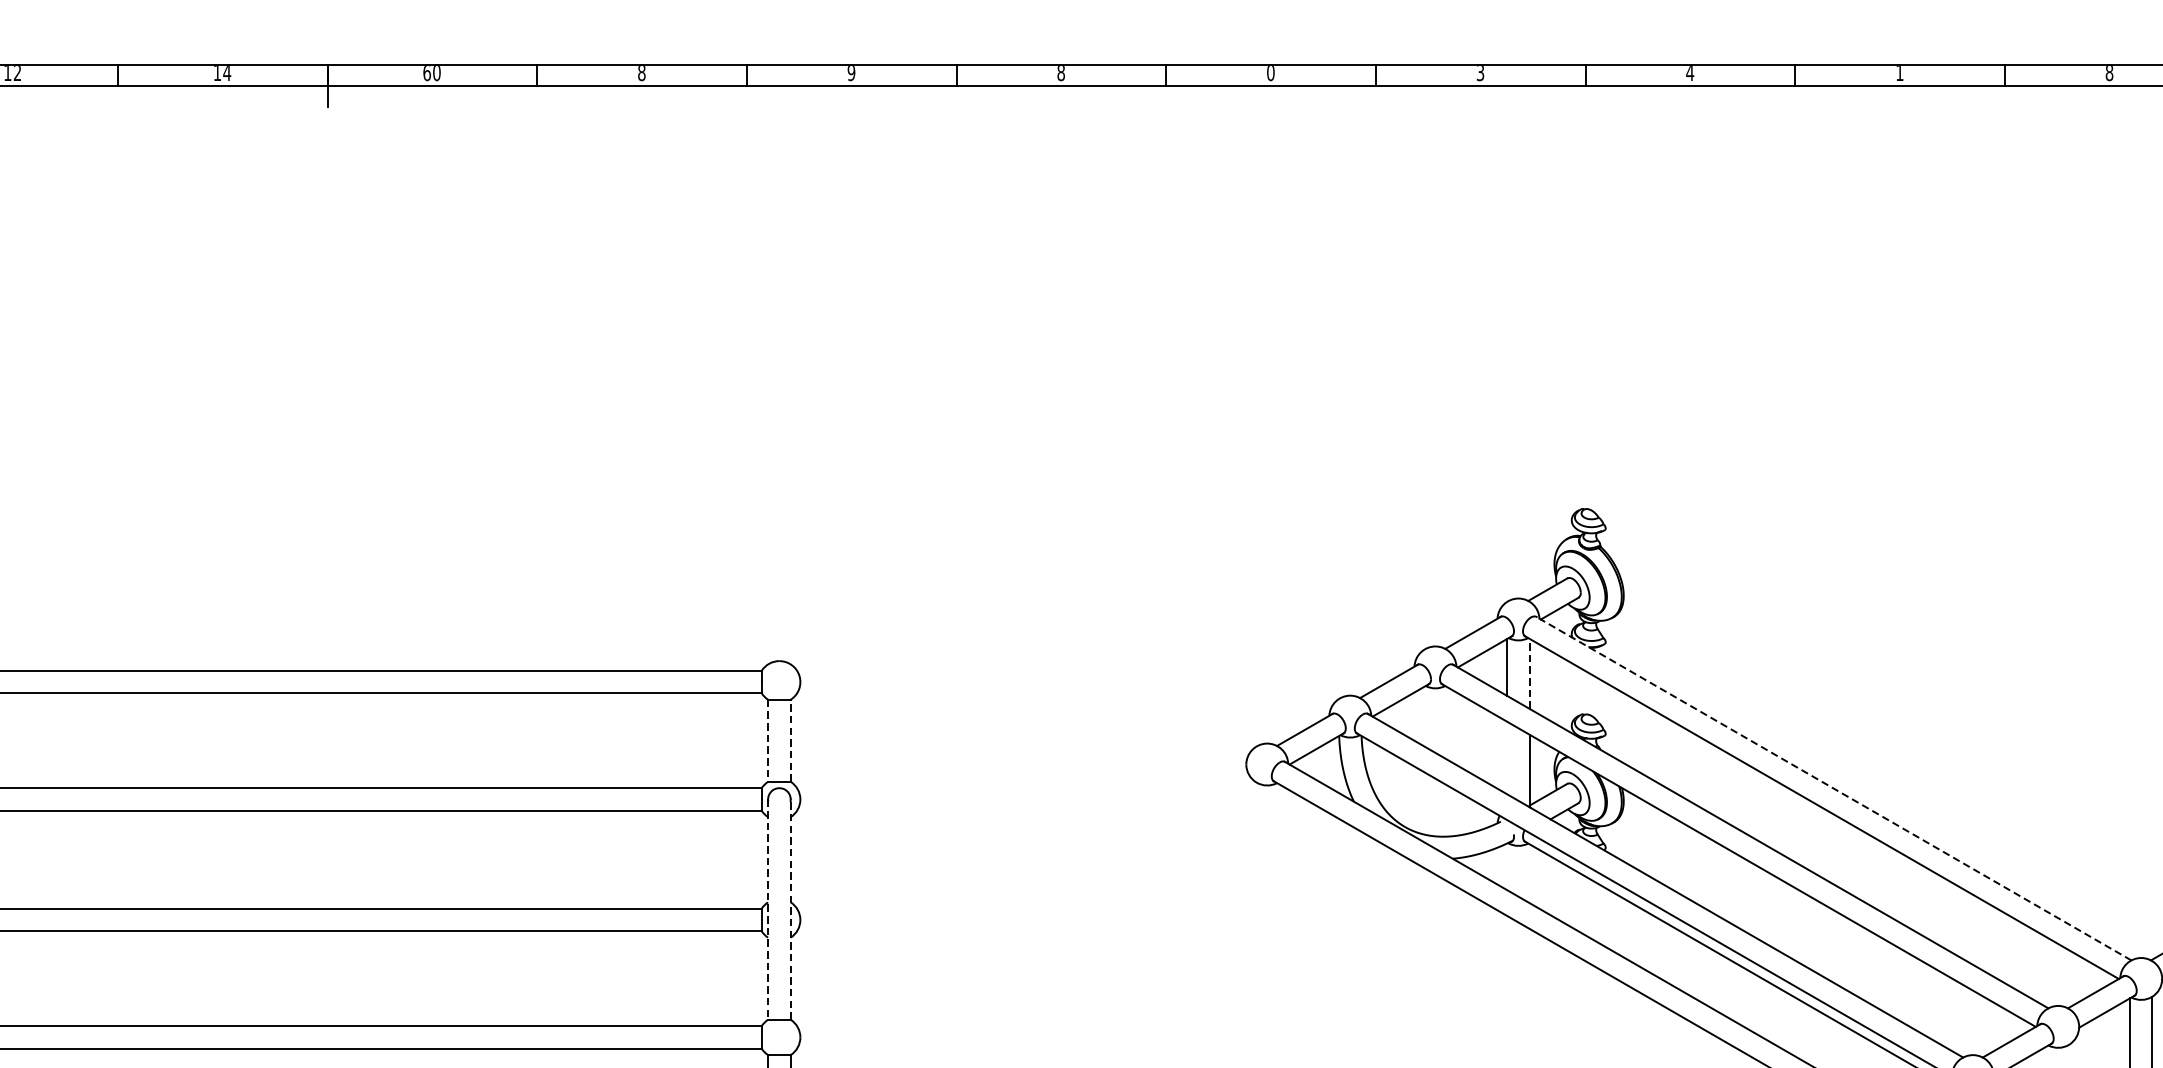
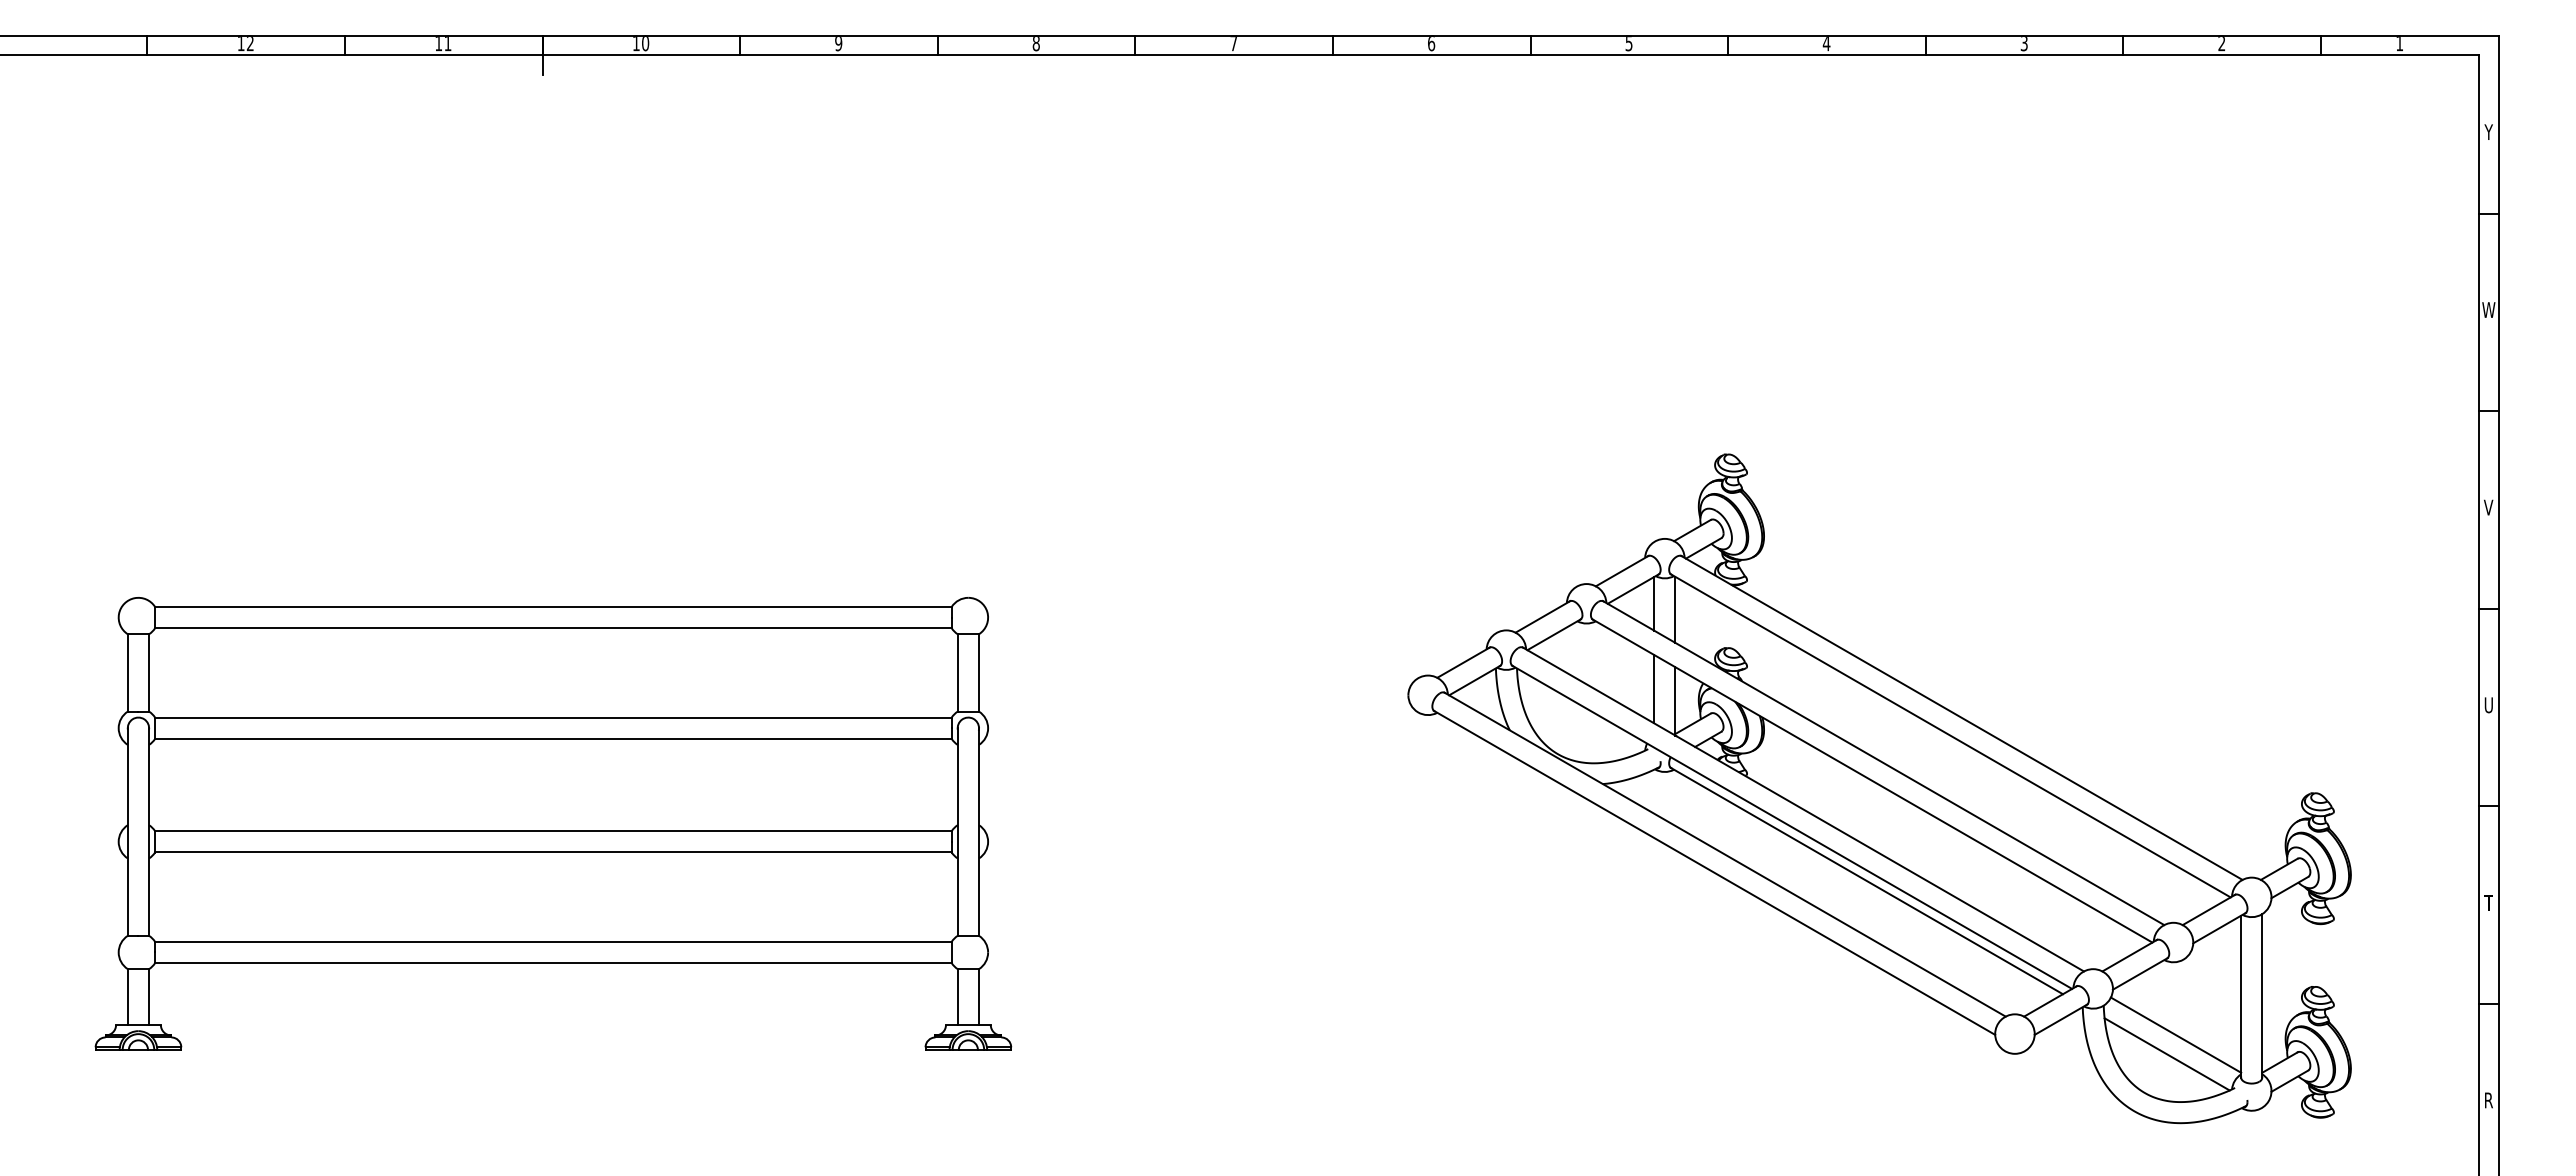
text: (1270, 72) -> (1431, 43), 0 -> 6
text: (1480, 72) -> (1629, 43), 3 -> 5
text: (226, 73) -> (447, 44), 14 -> 11
text: (426, 73) -> (635, 44), 60 -> 10
text: (641, 73) -> (838, 44), 8 -> 9
text: (850, 73) -> (1035, 44), 9 -> 8
text: (1060, 73) -> (1233, 44), 8 -> 7
text: (1899, 73) -> (2023, 44), 1 -> 3
text: (2109, 73) -> (2221, 44), 8 -> 2
line: (1529, 673) -> (1675, 609), dashed -> solid
line: (767, 740) -> (957, 672), dashed -> solid
line: (790, 740) -> (978, 672), dashed -> solid
line: (1507, 758) -> (1654, 689), added
line: (1833, 788) -> (1961, 717), dashed -> solid
line: (767, 910) -> (957, 832), dashed -> solid
line: (790, 910) -> (978, 832), dashed -> solid

